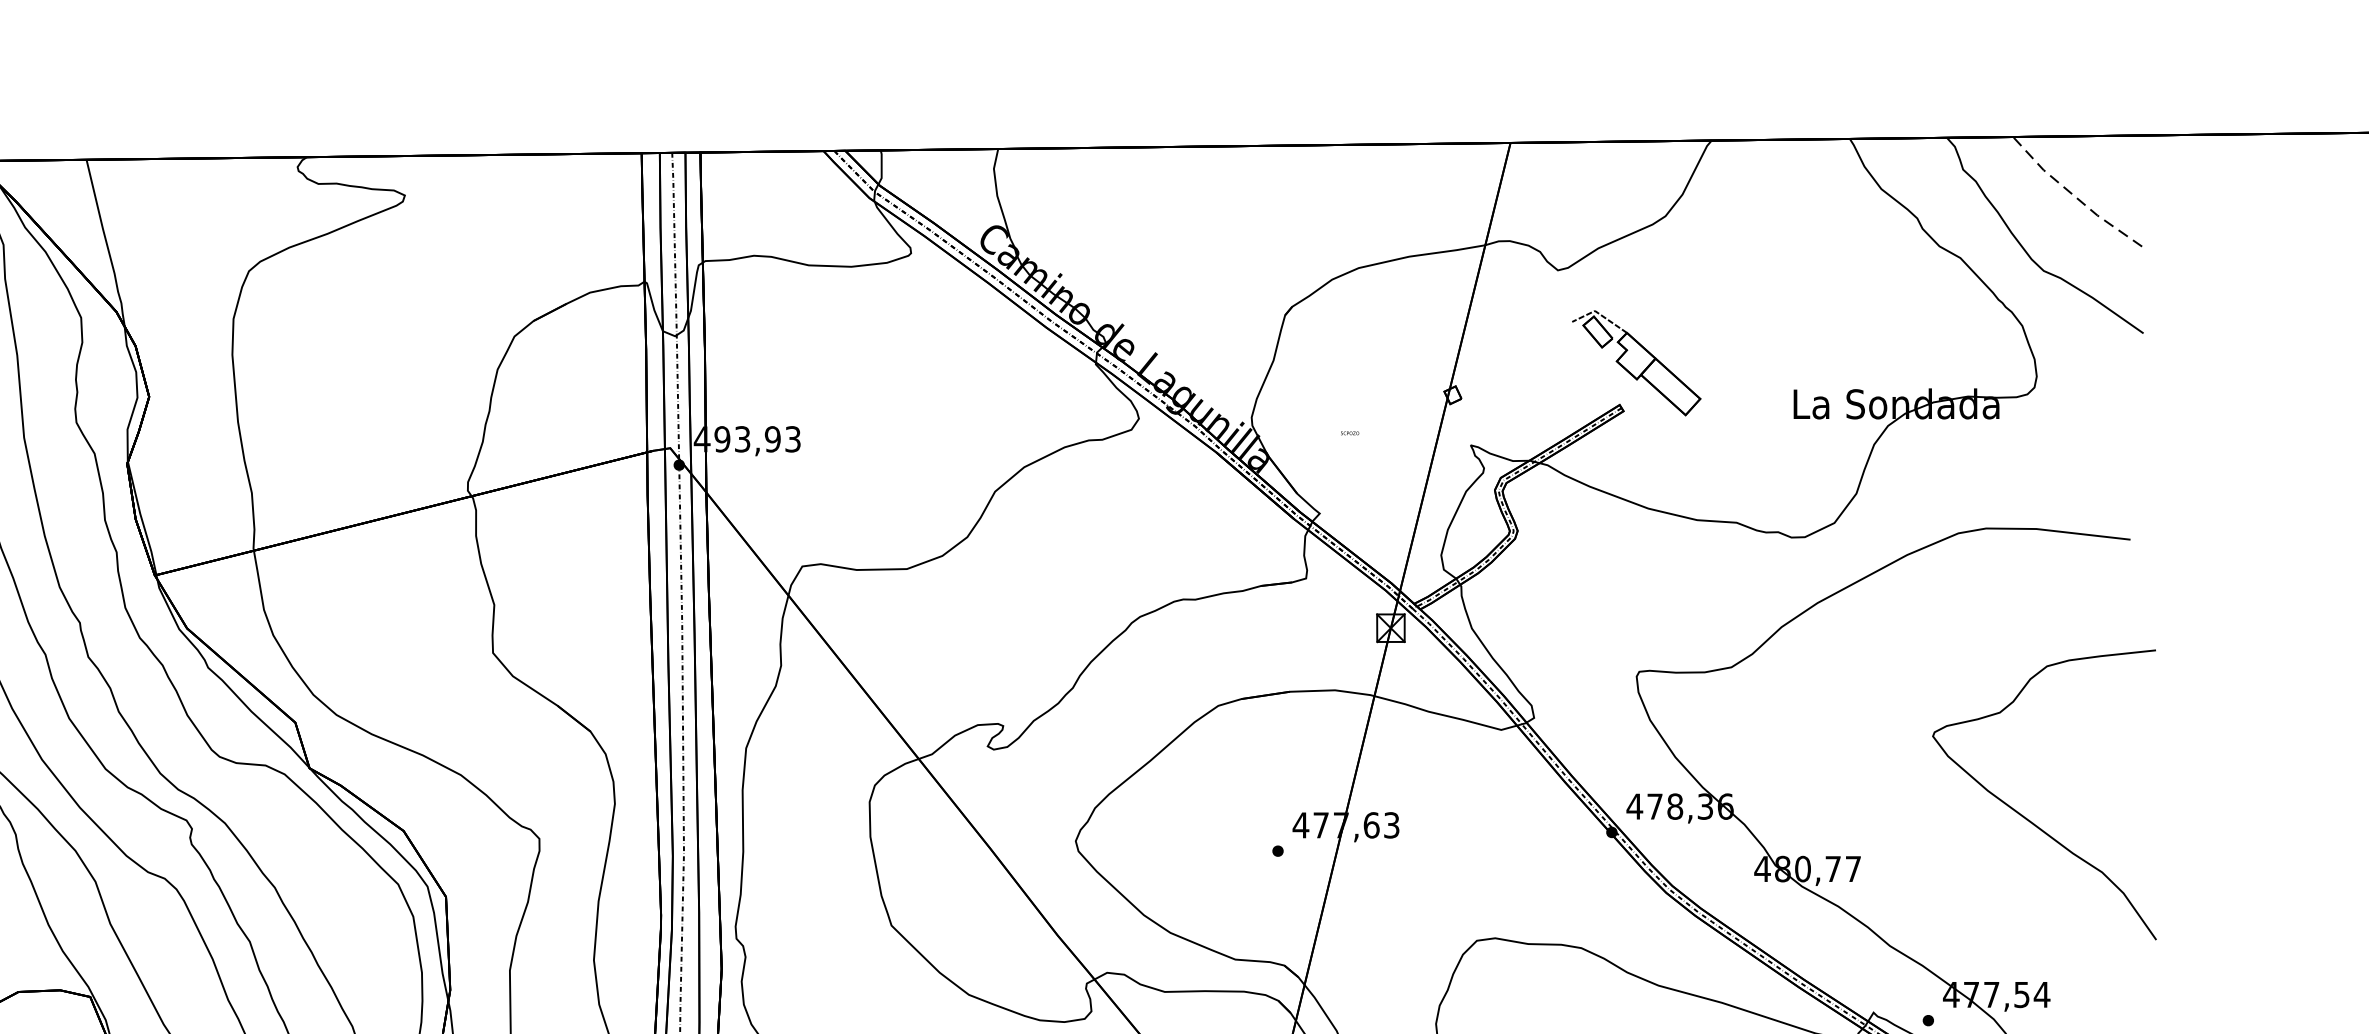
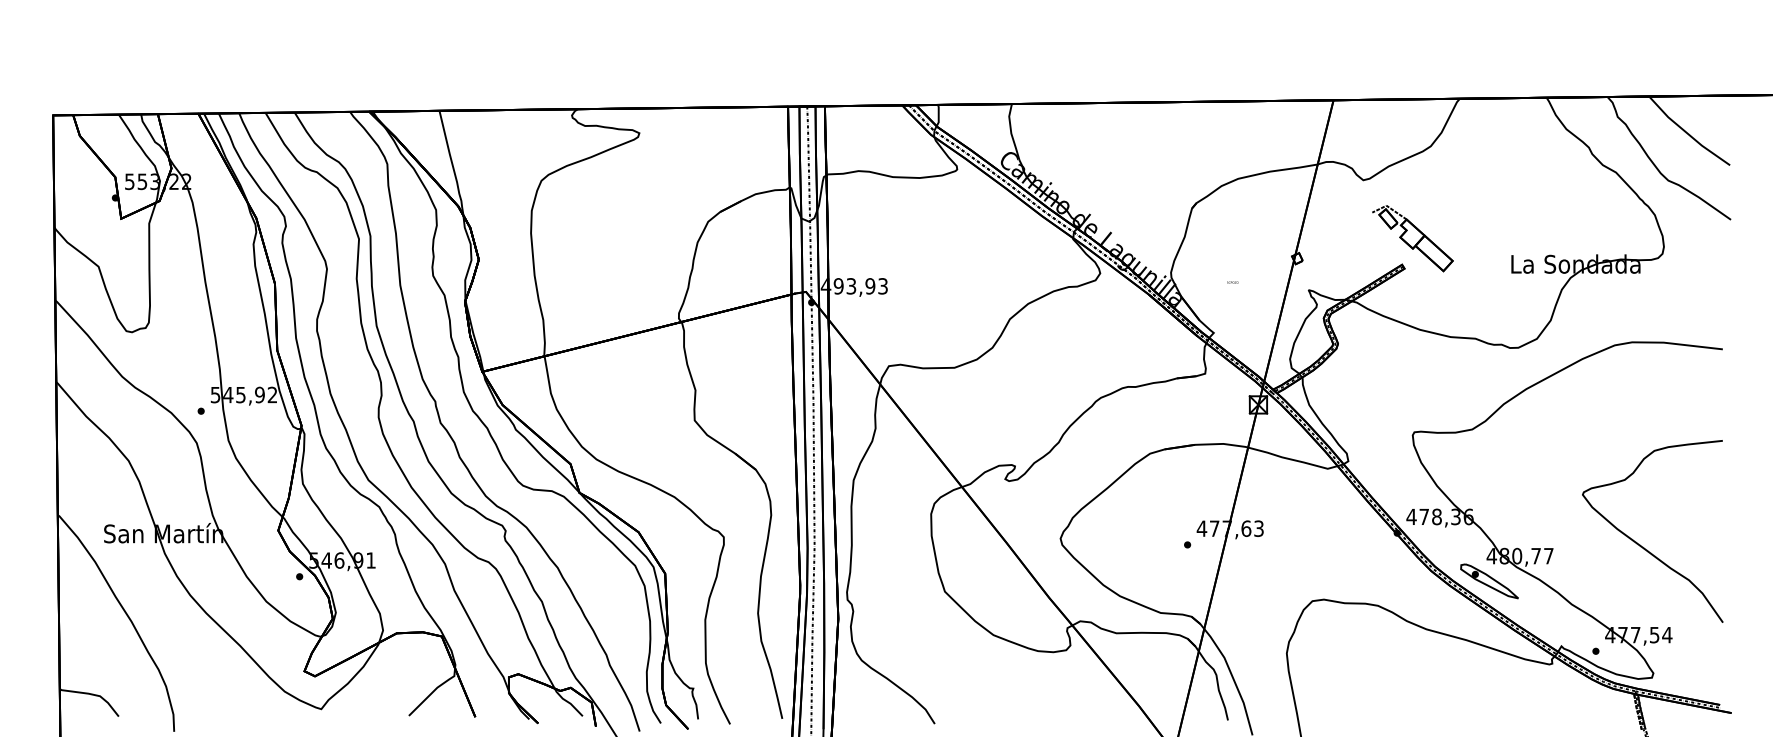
line: (2074, 195) -> (1687, 133), dashed -> solid
curve: (2024, 815) -> (1640, 544), moved
part: (1758, 909) -> (1489, 581), added

